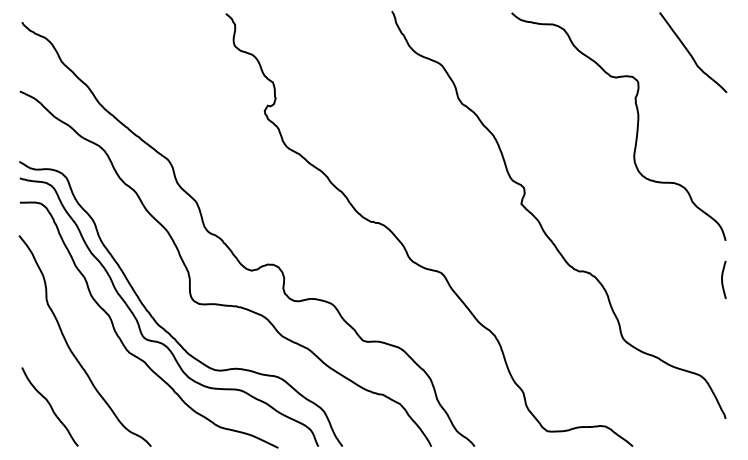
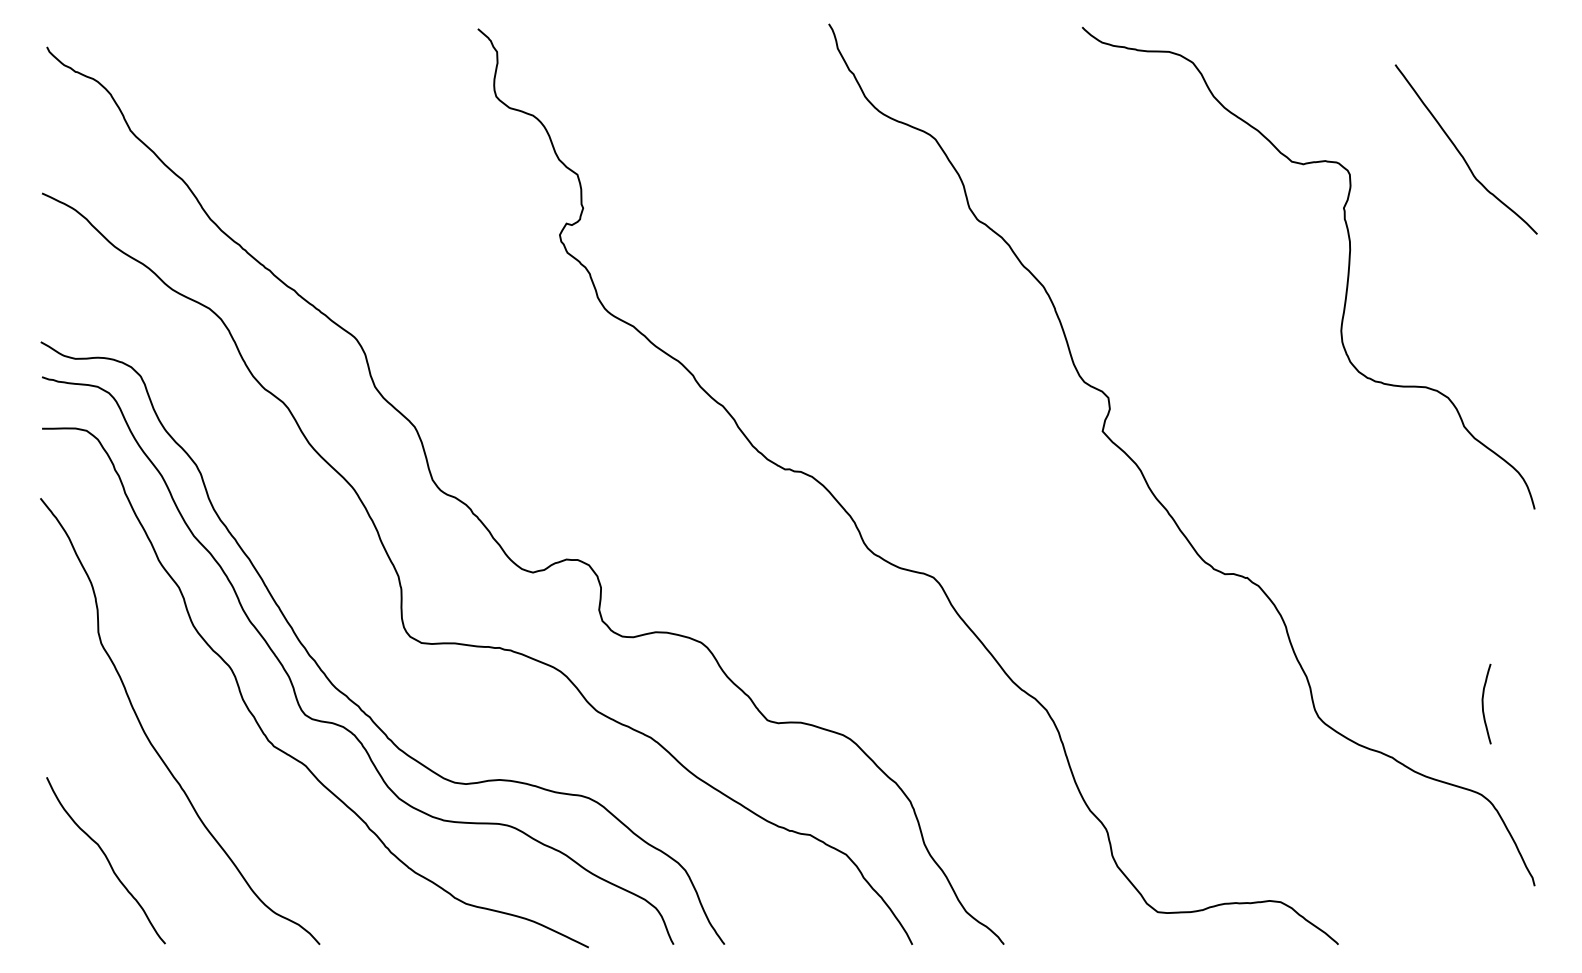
curve: (691, 54) -> (1462, 153), moved
curve: (722, 279) -> (1483, 703), moved

